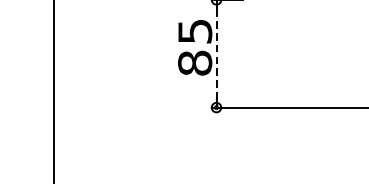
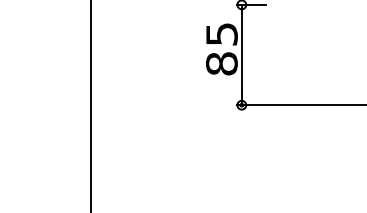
line: (216, 54) -> (241, 55), dashed -> solid

